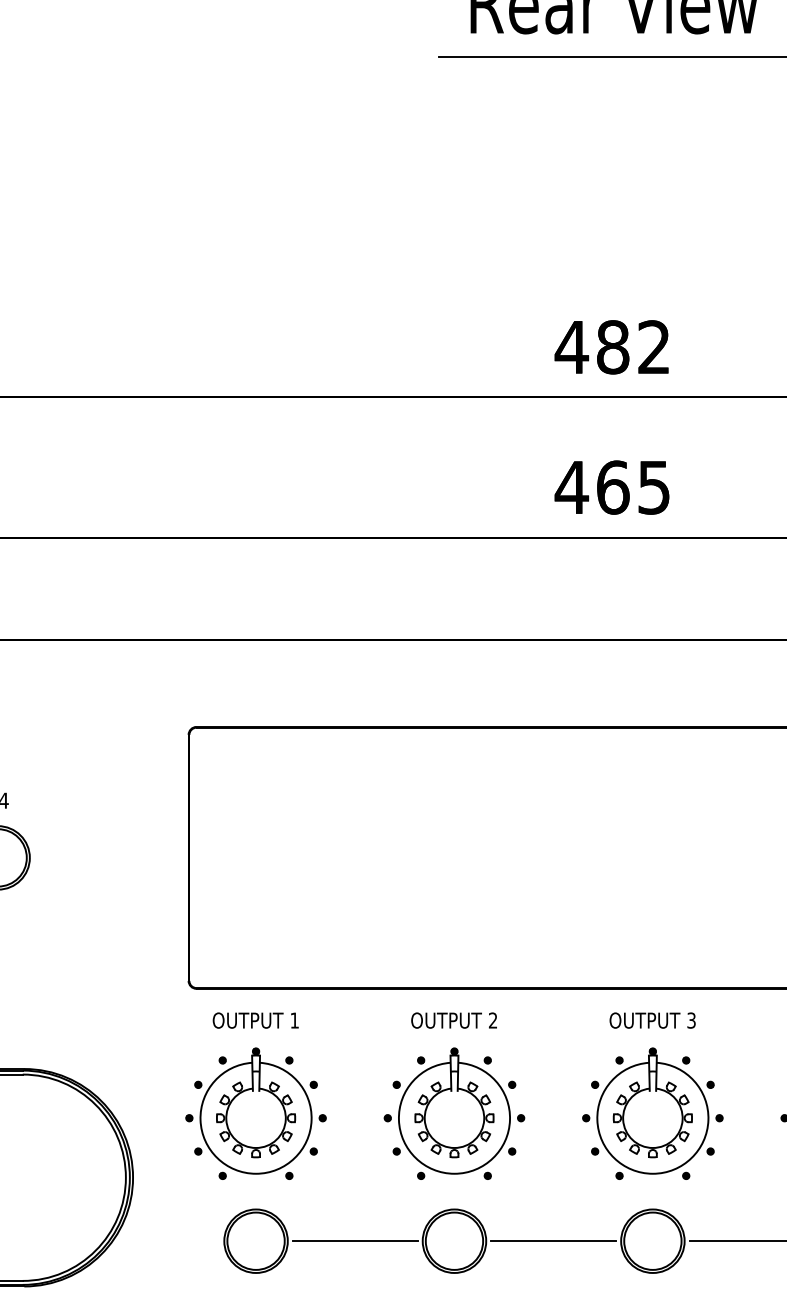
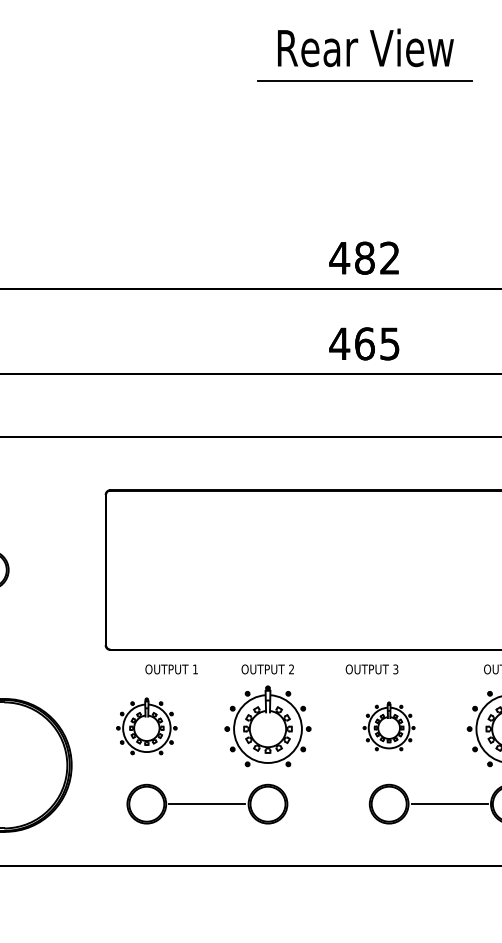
text: (255, 1020) -> (171, 669), moved
text: (651, 1020) -> (371, 669), moved
part: (255, 1114) -> (146, 726), size x0.7
part: (651, 1114) -> (388, 726), size x0.6
line: (553, 1241) -> (328, 804), removed

